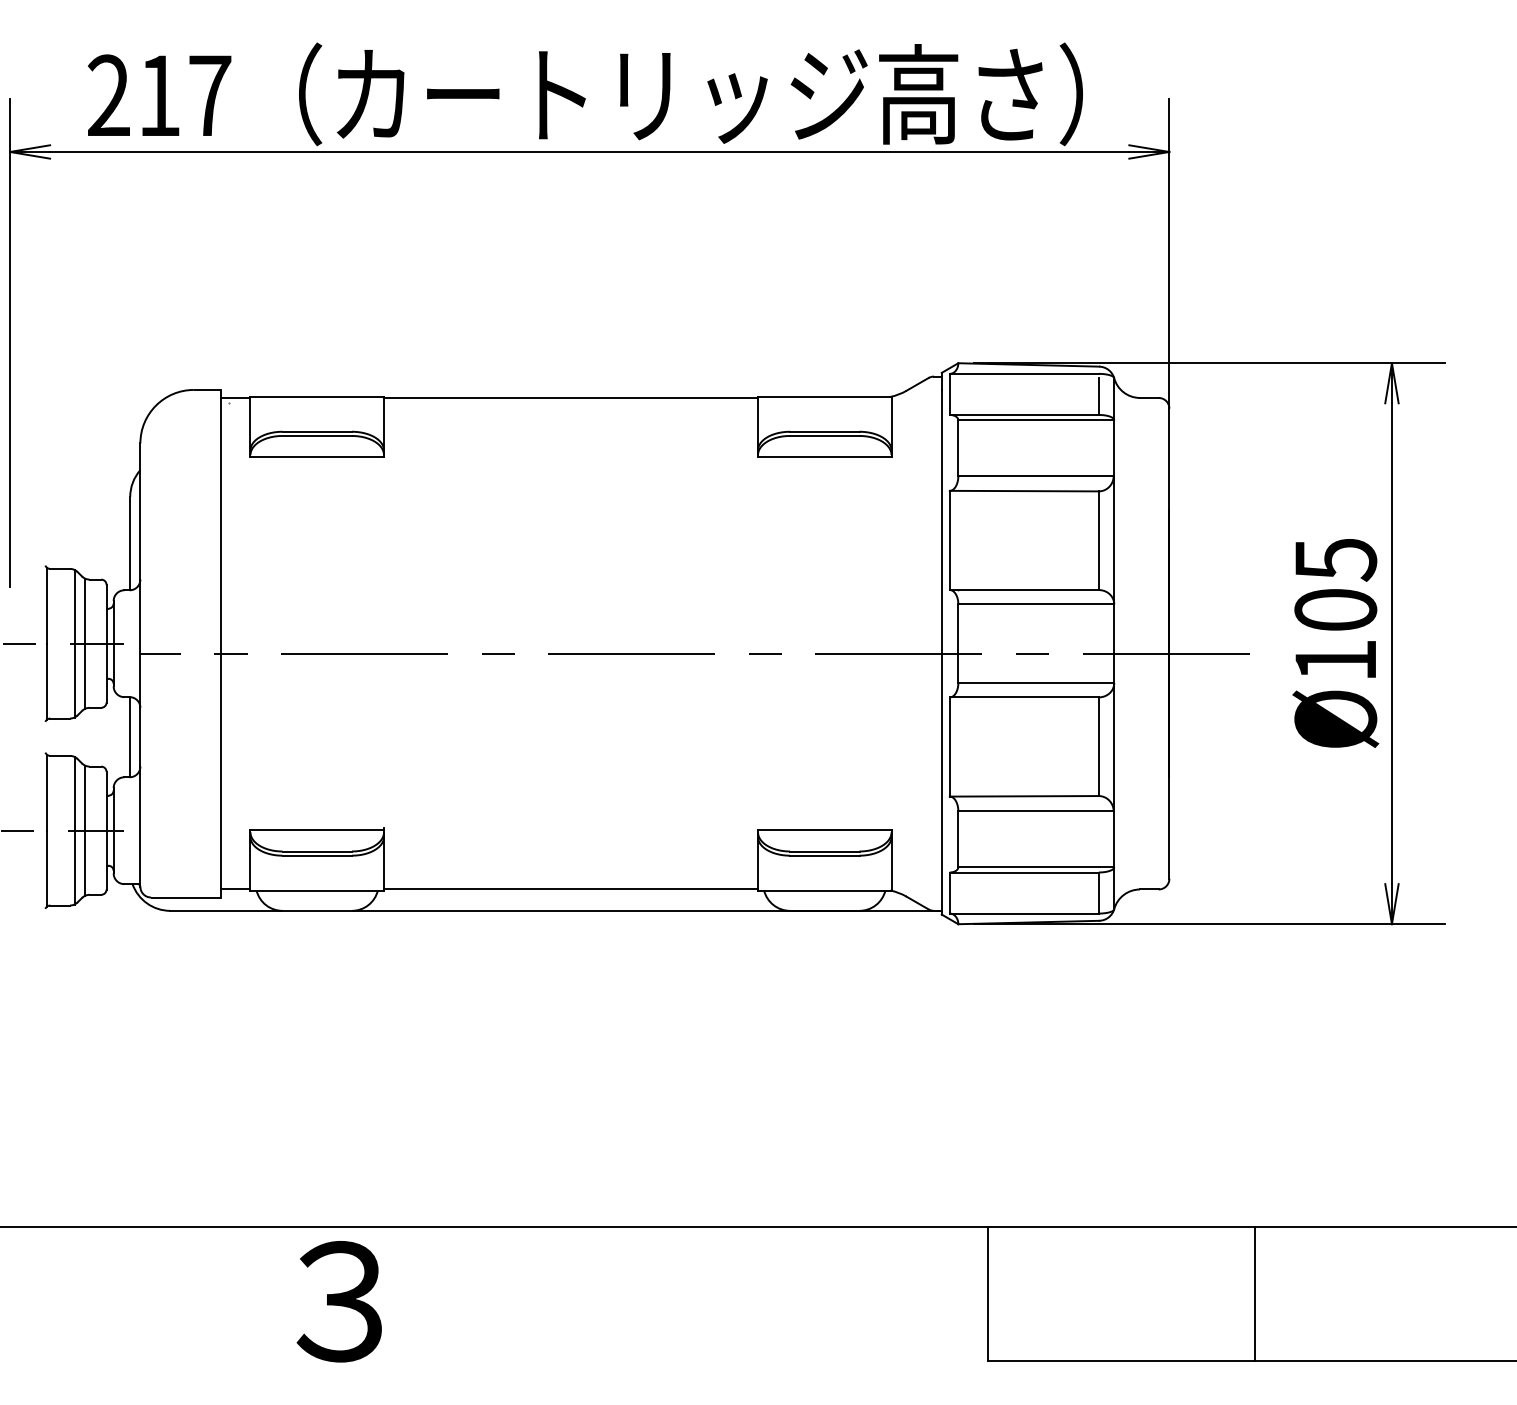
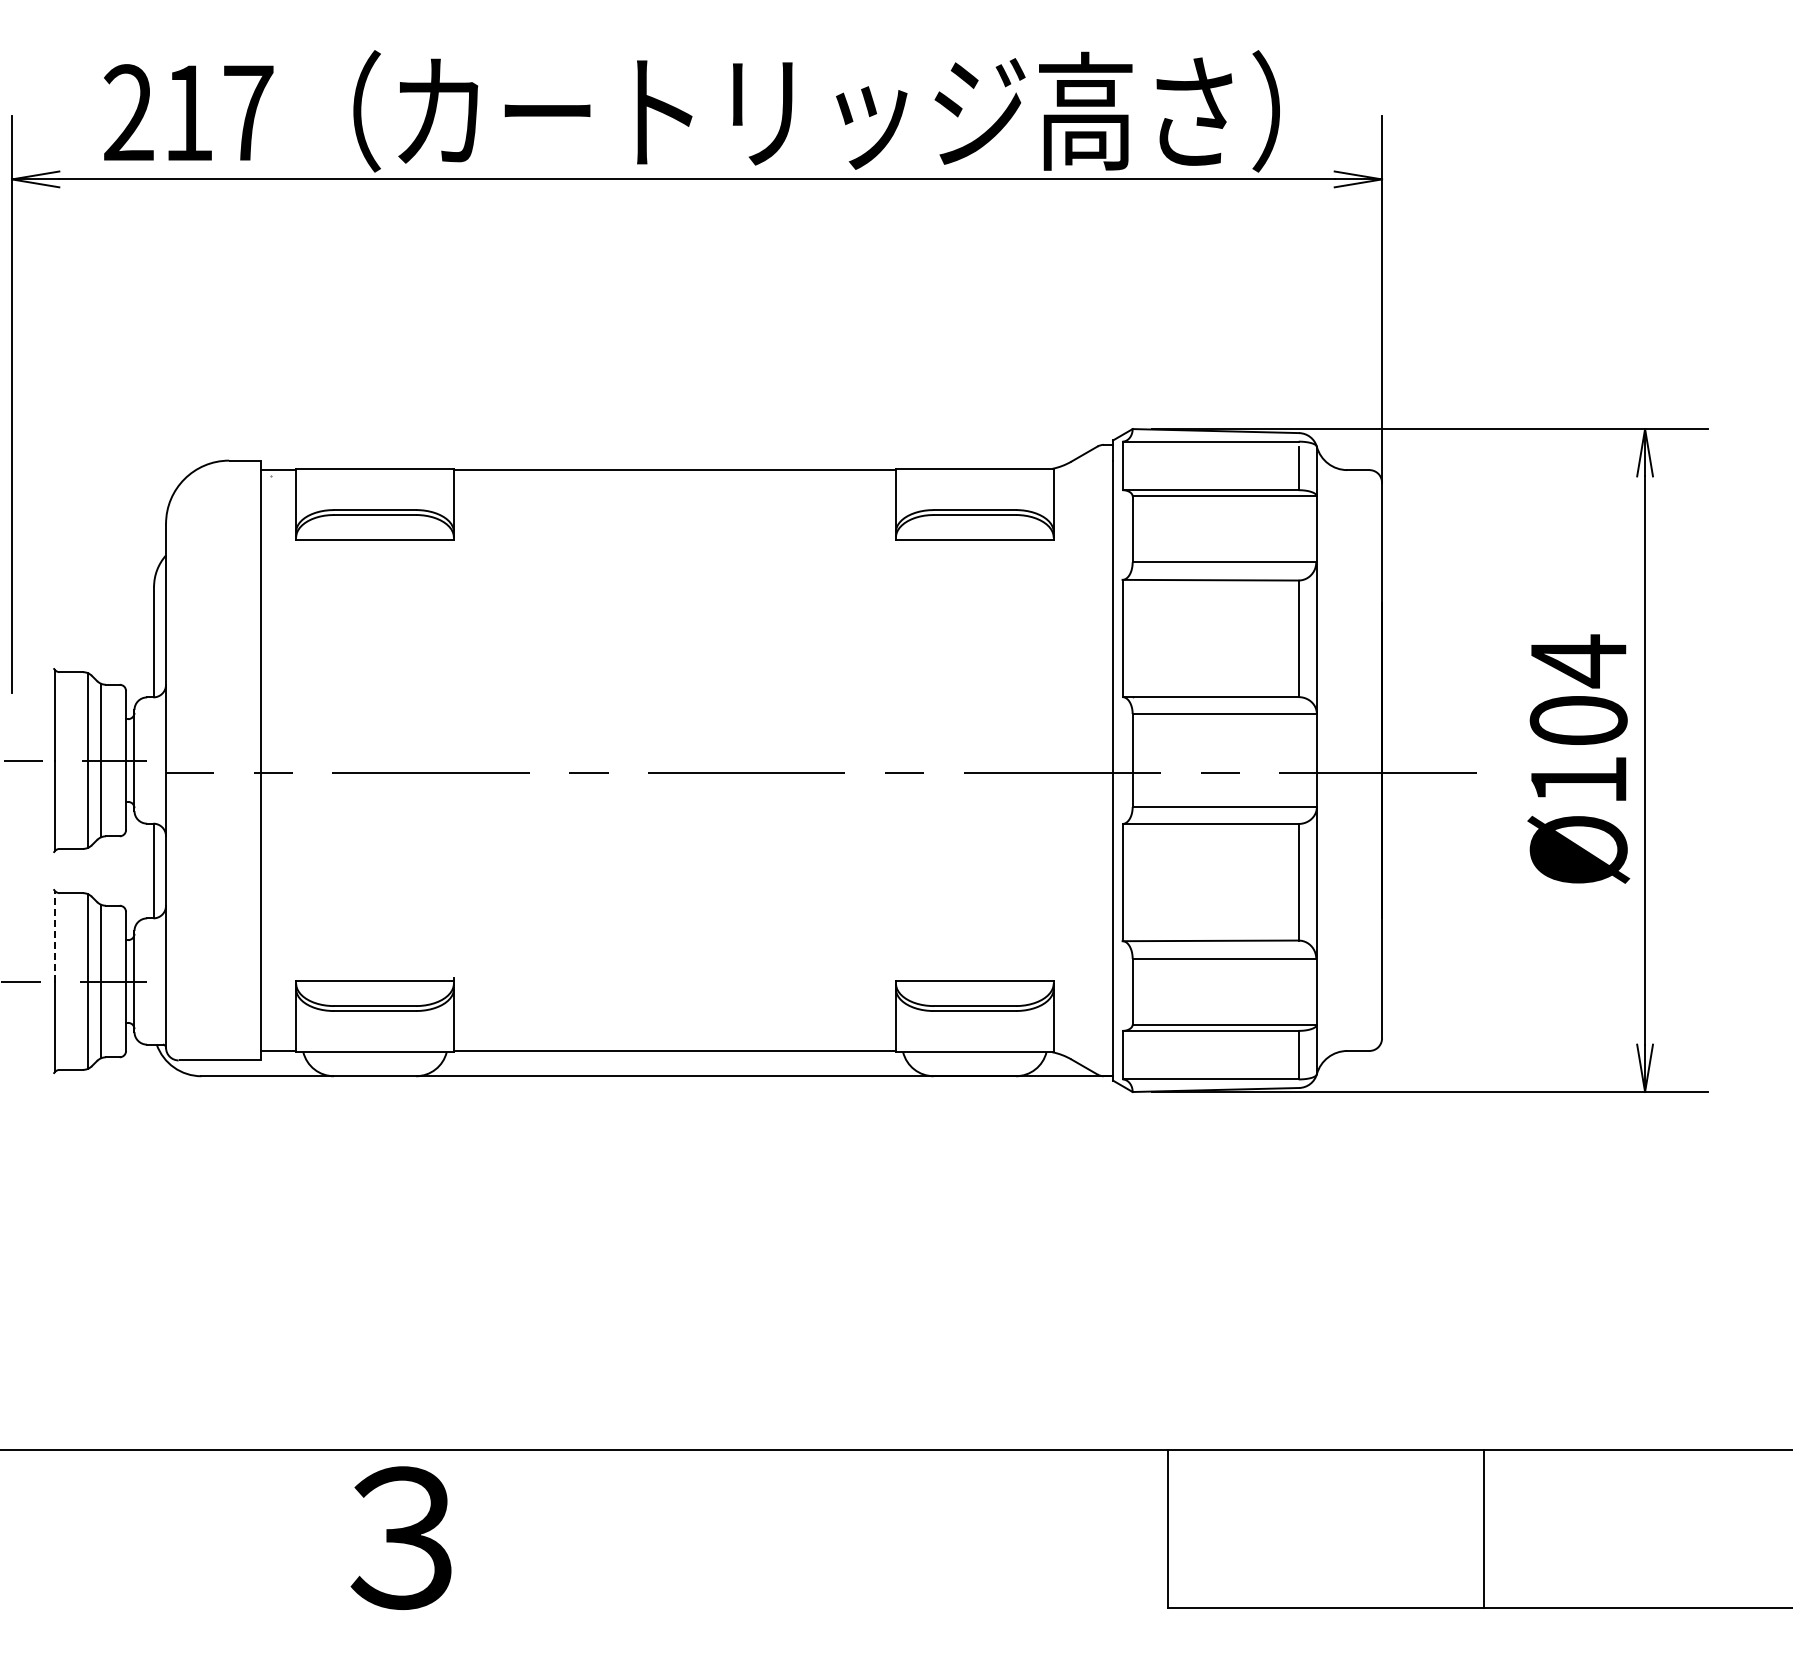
text: (1336, 559) -> (1579, 661), Ø105 -> Ø104
line: (46, 792) -> (55, 936), solid -> dashed

